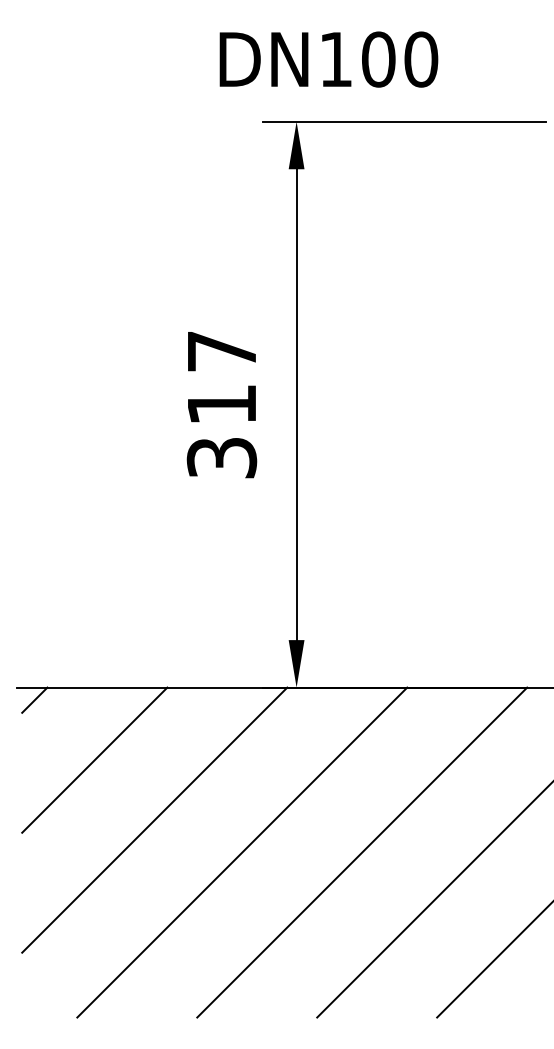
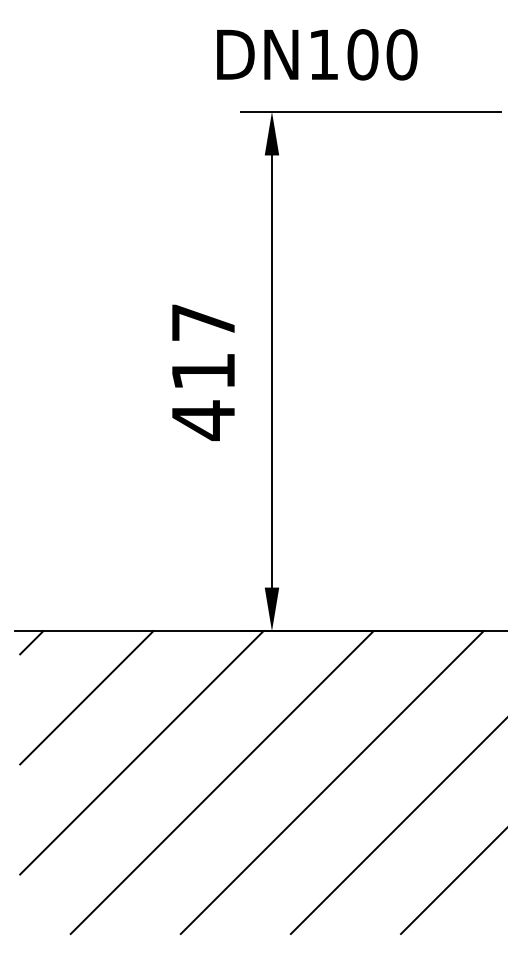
text: (328, 59) -> (316, 54), moved
text: (221, 458) -> (203, 420), 317 -> 417

